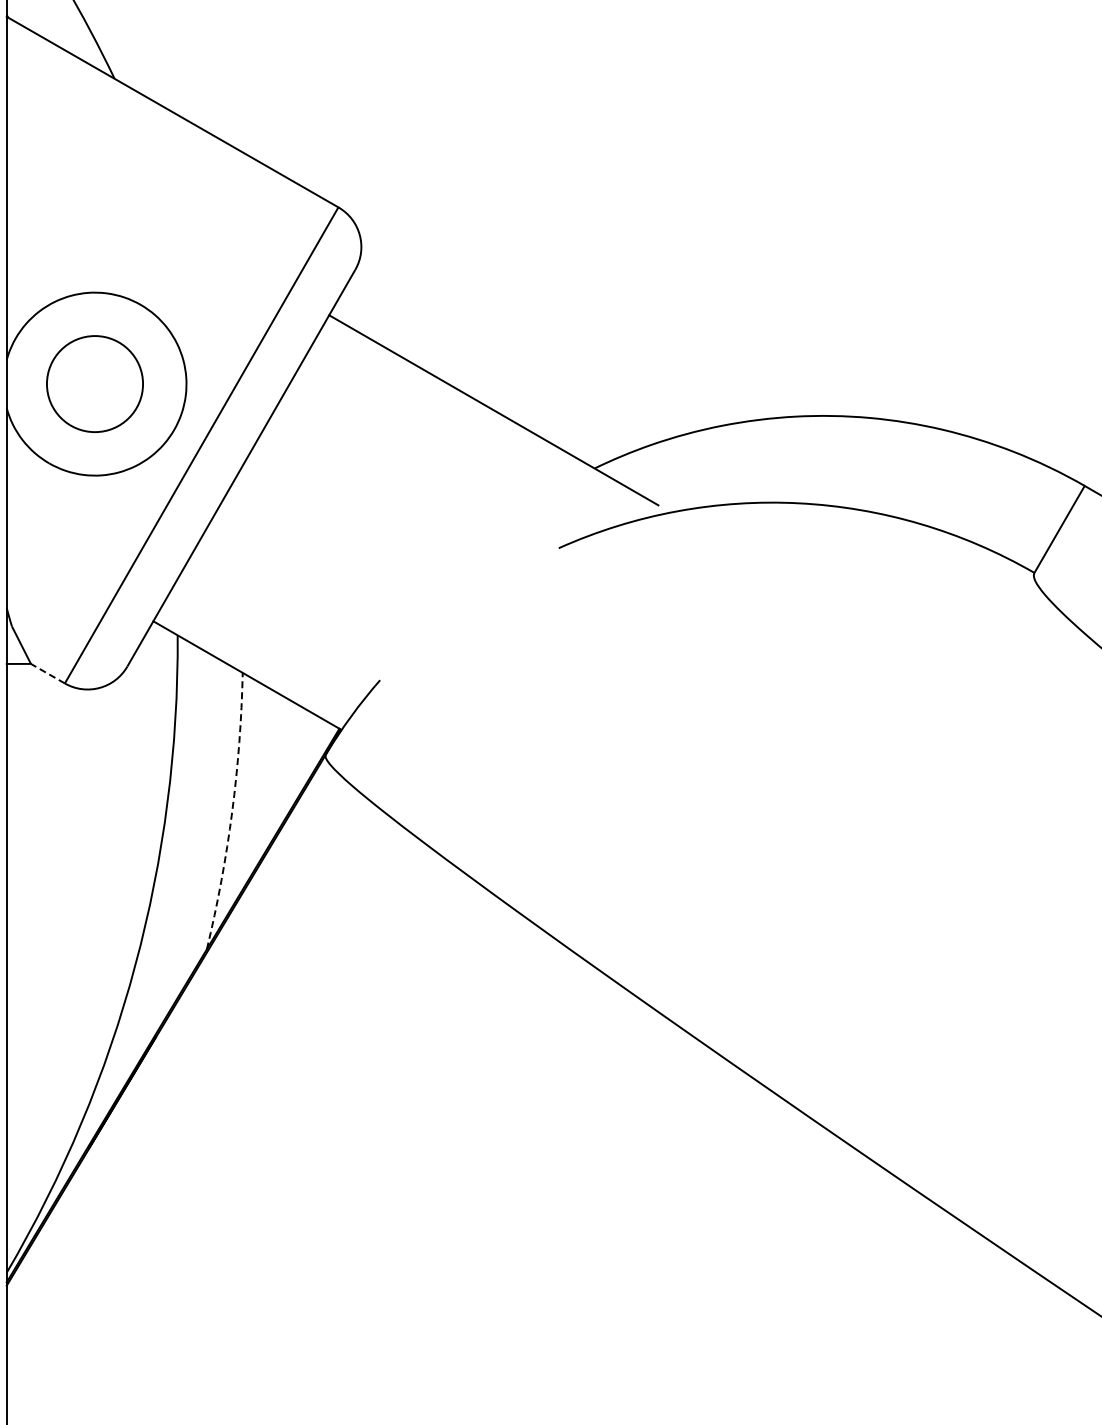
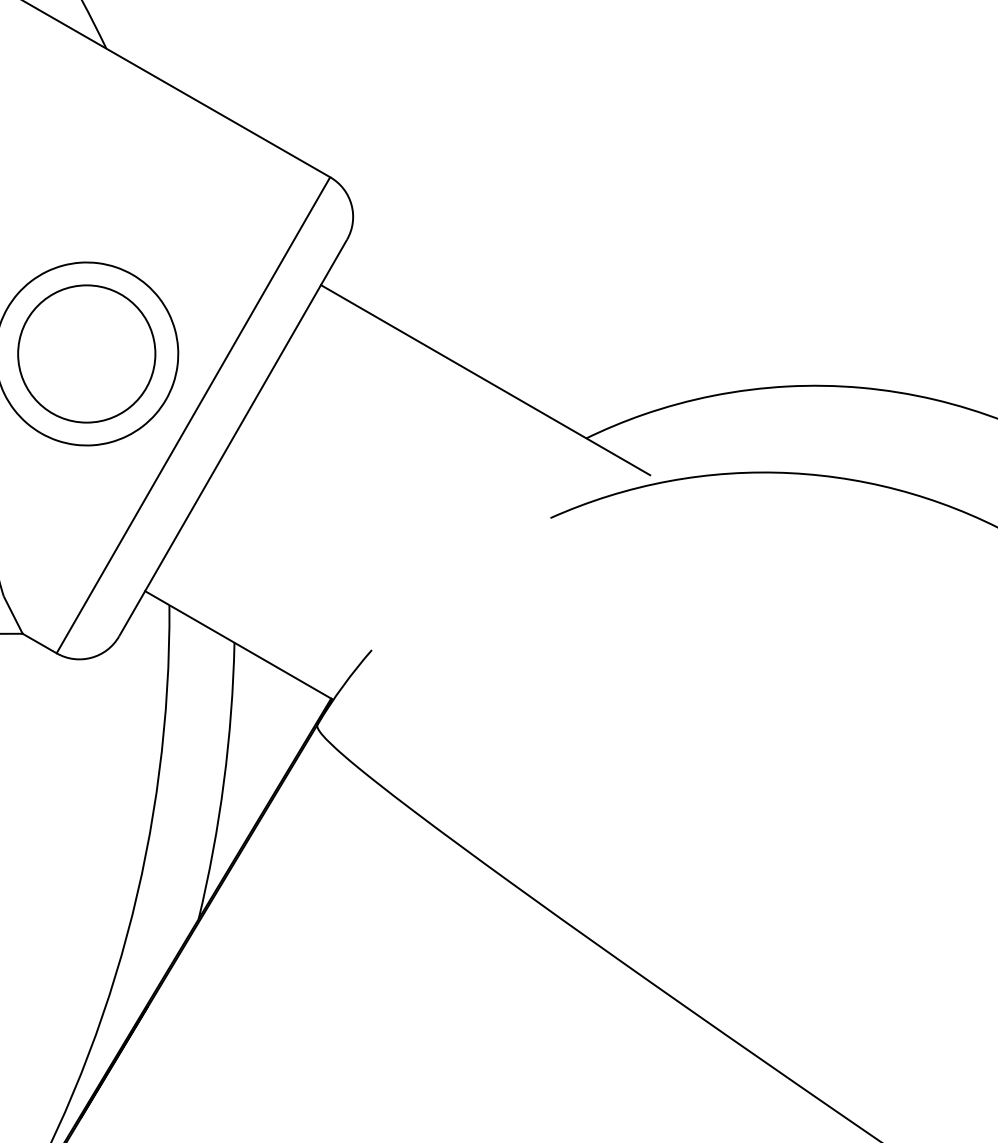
circle: (94, 383) -> (86, 353), size x1.43
line: (47, 673) -> (39, 643), dashed -> solid
arc: (232, 812) -> (224, 782), dashed -> solid

